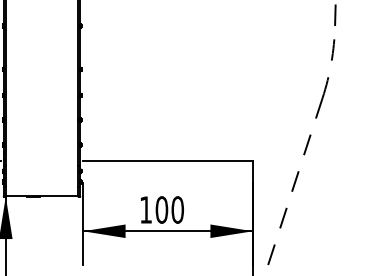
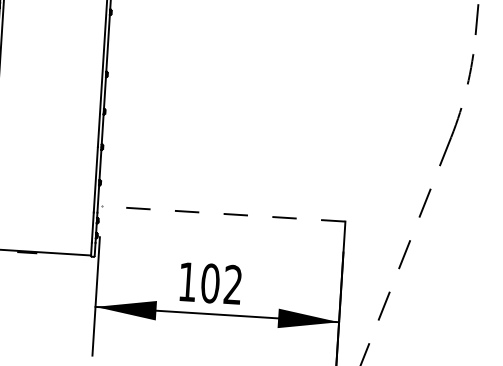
line: (168, 161) -> (224, 214), solid -> dashed
text: (177, 209) -> (232, 284), 100 -> 102

